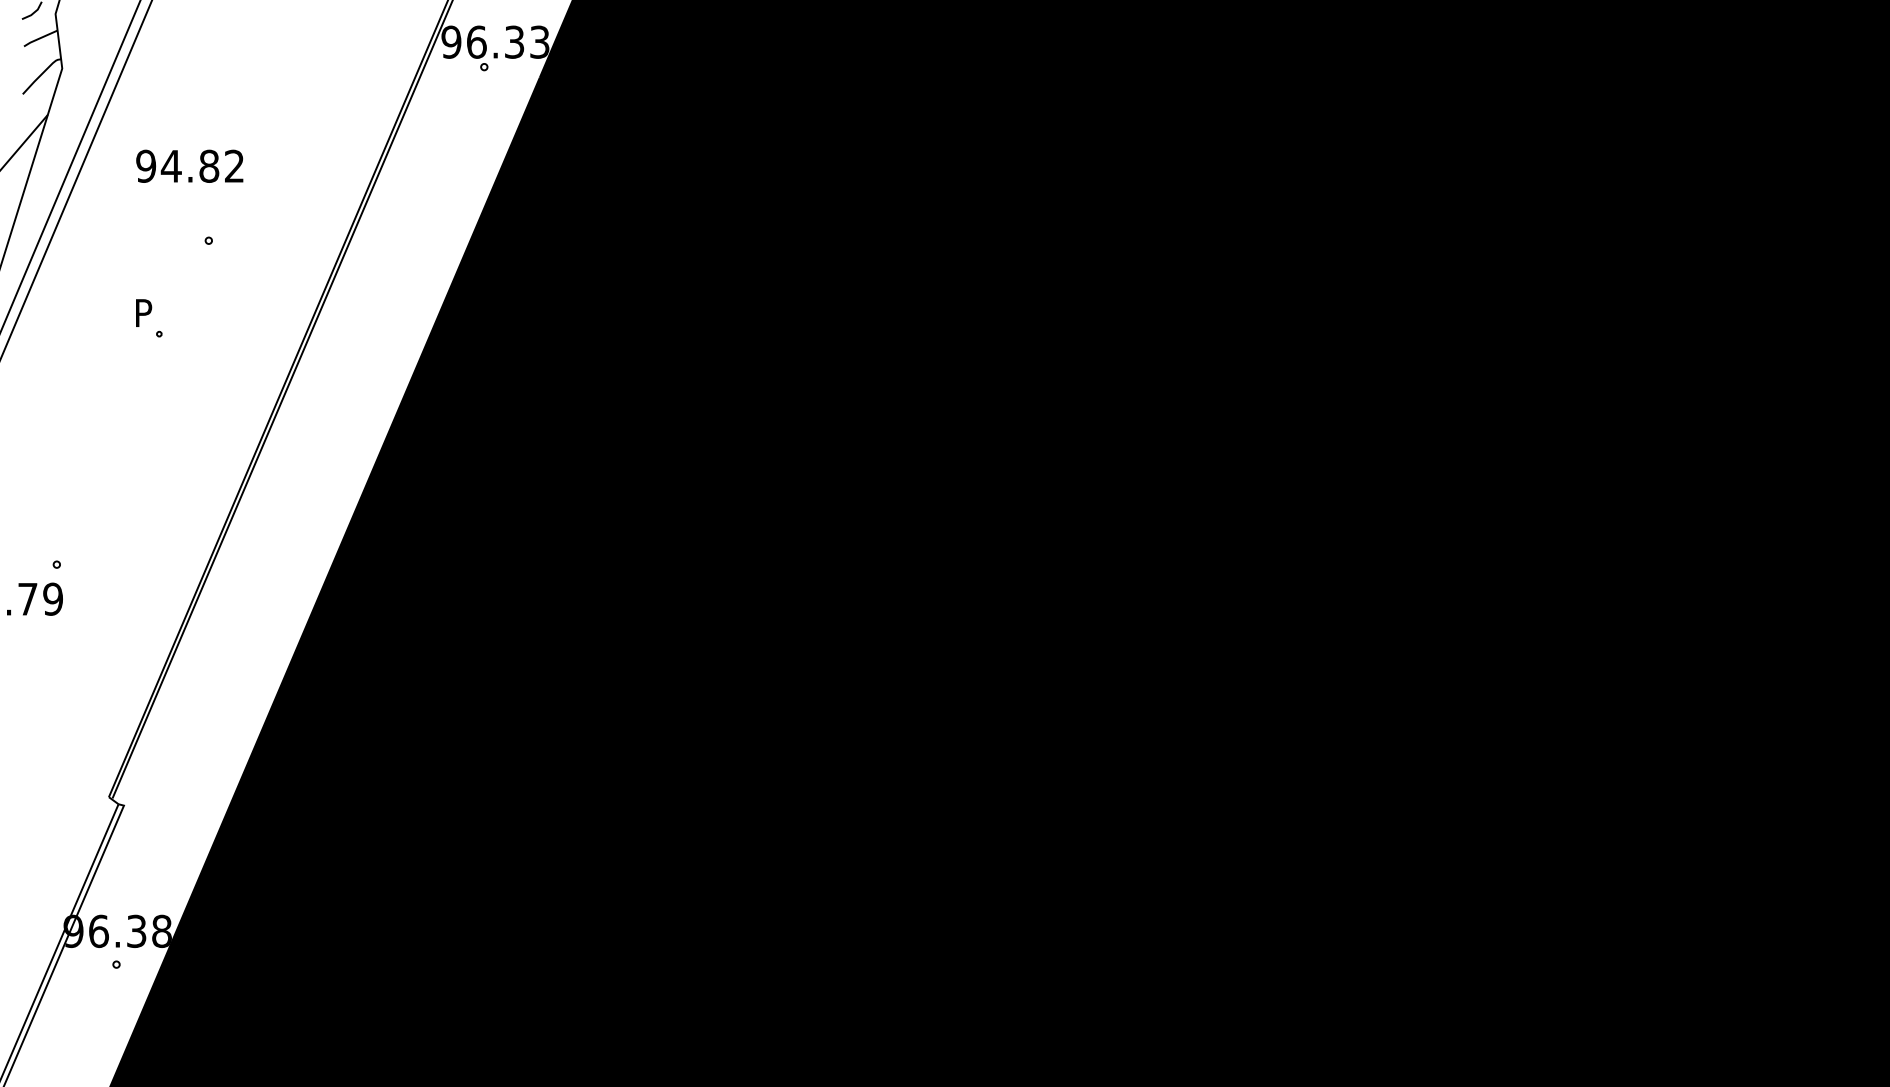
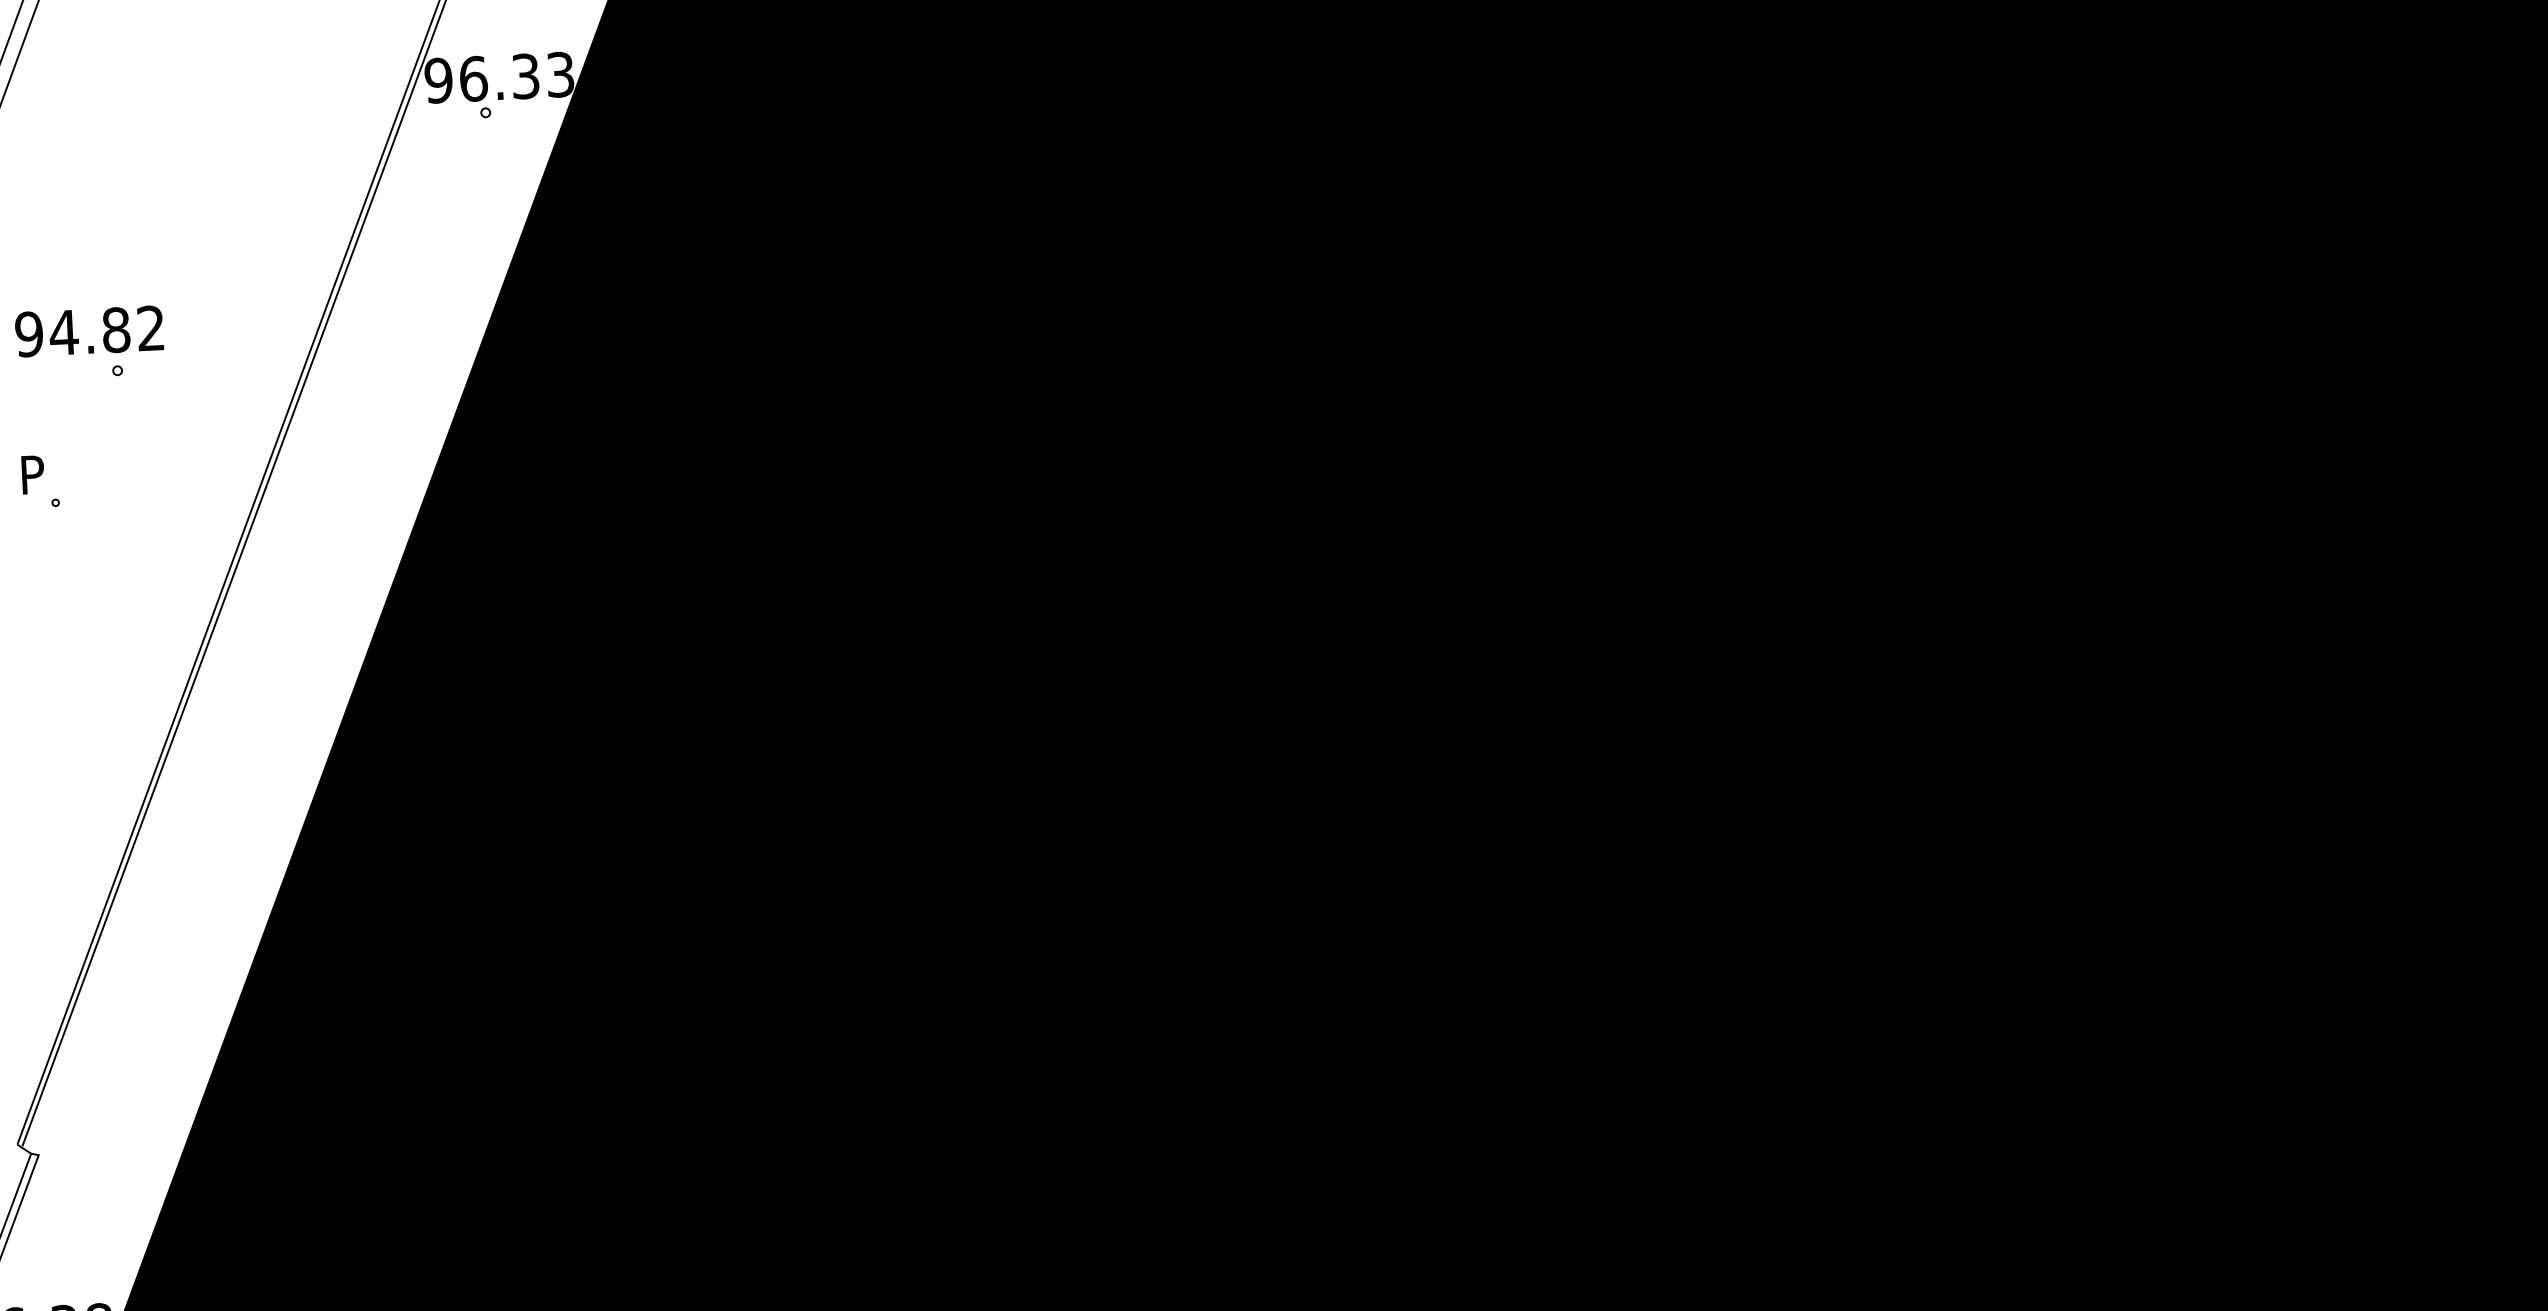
text: (189, 165) -> (88, 330), moved

